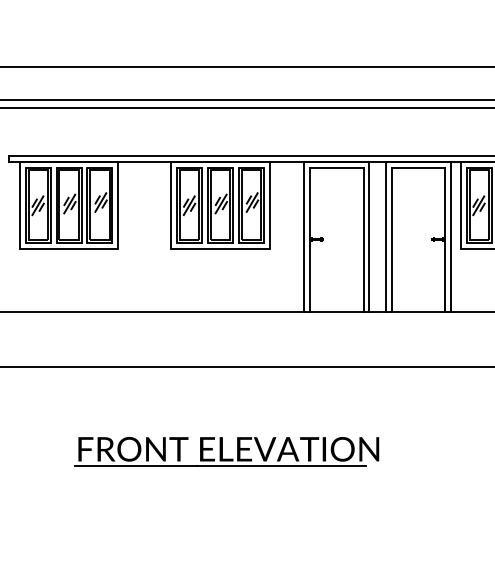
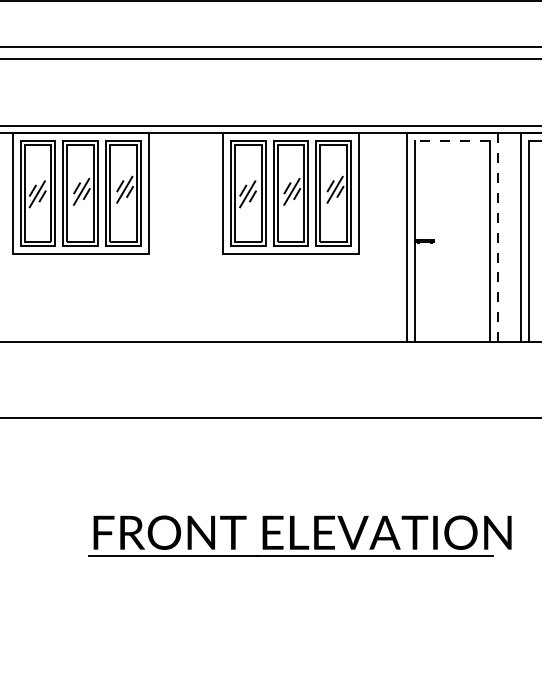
line: (336, 167) -> (452, 141), solid -> dashed
line: (369, 237) -> (498, 238), solid -> dashed

